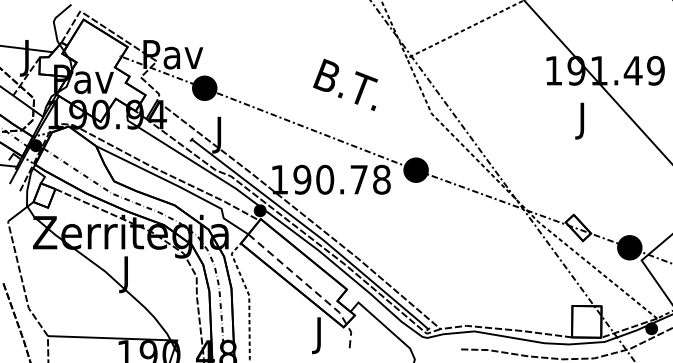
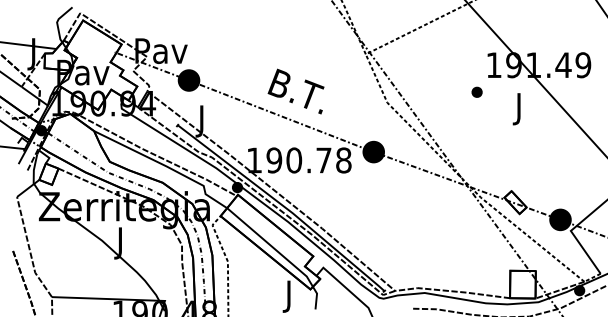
text: (344, 84) -> (295, 91), moved
part: (533, 100) -> (476, 91), added
line: (310, 288) -> (281, 255), dashed -> solid

